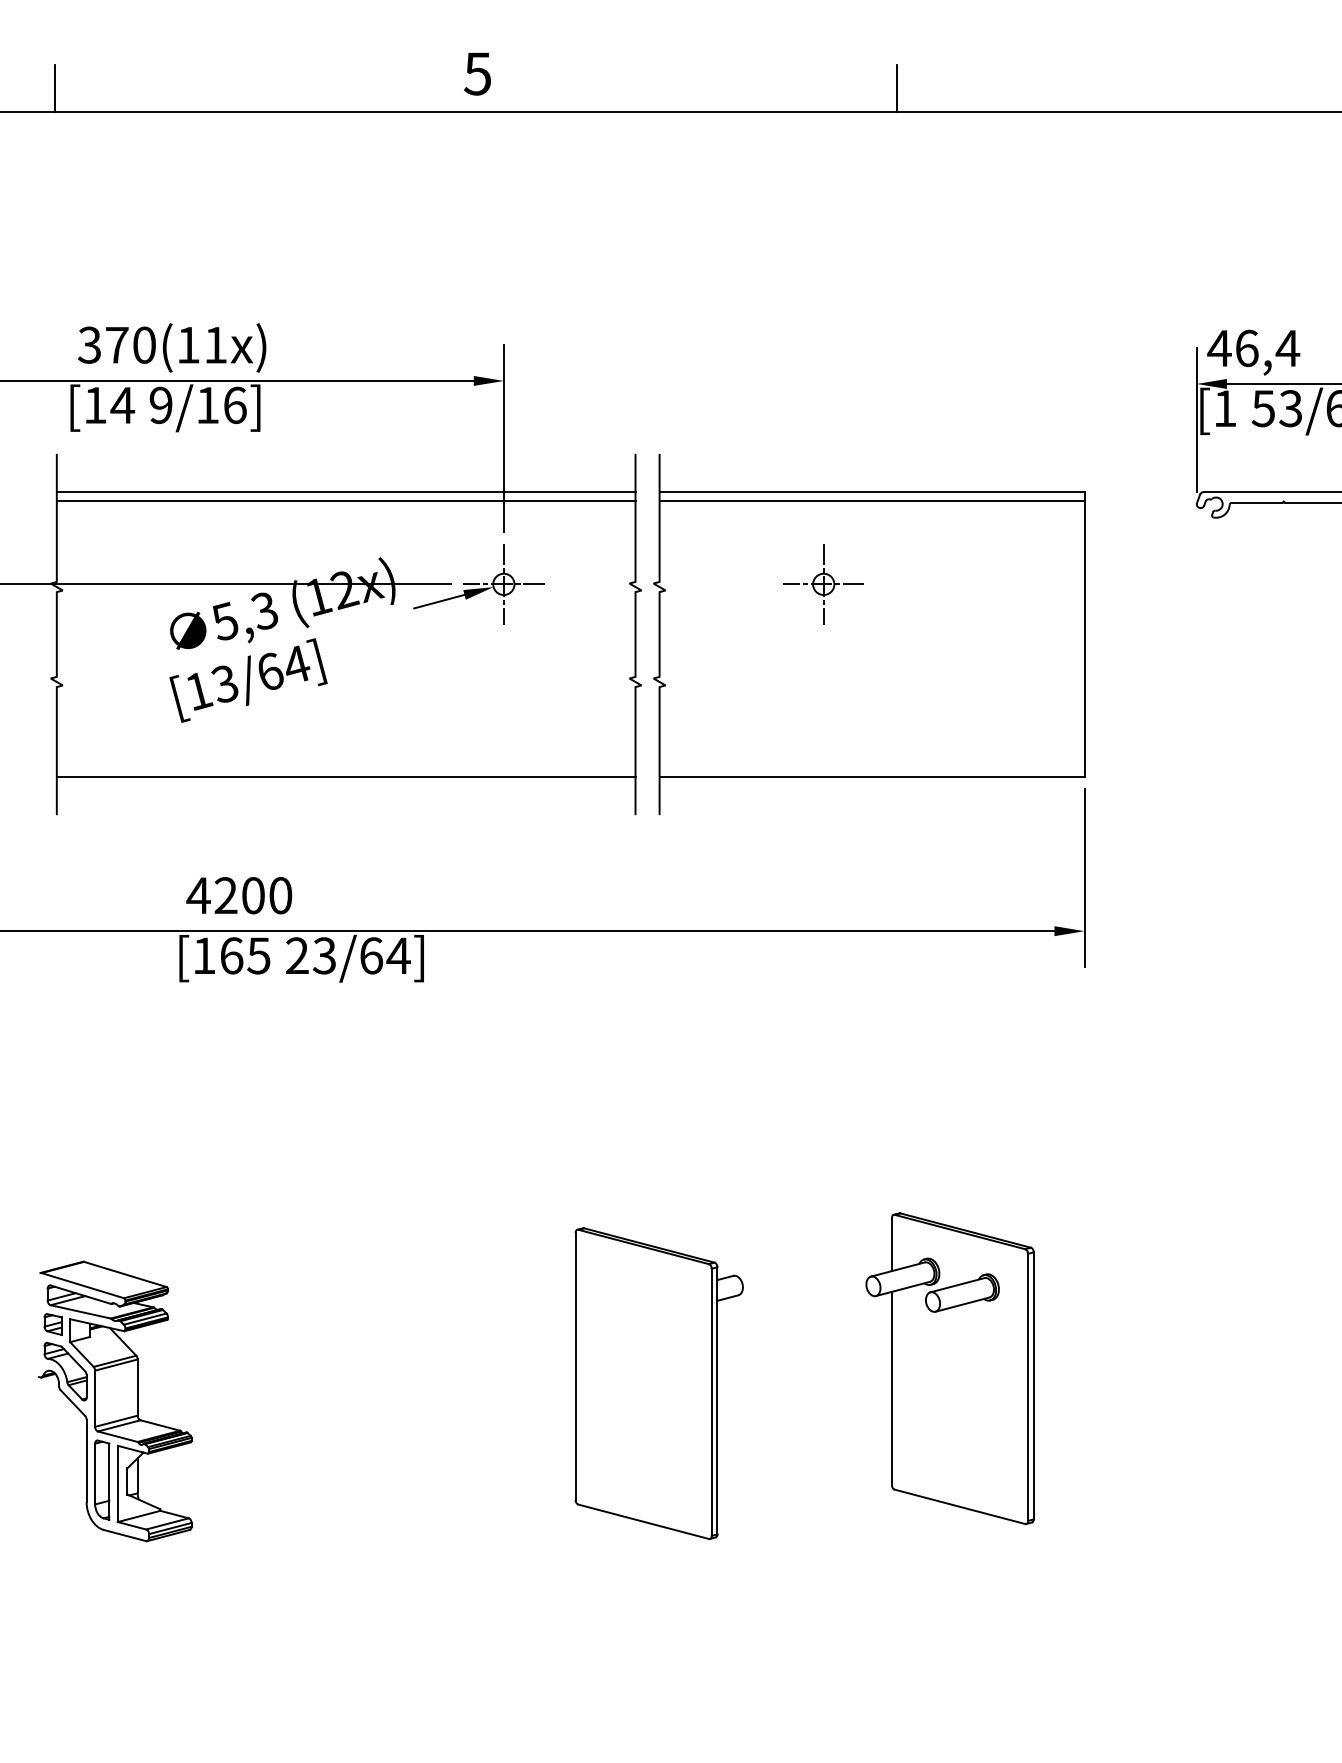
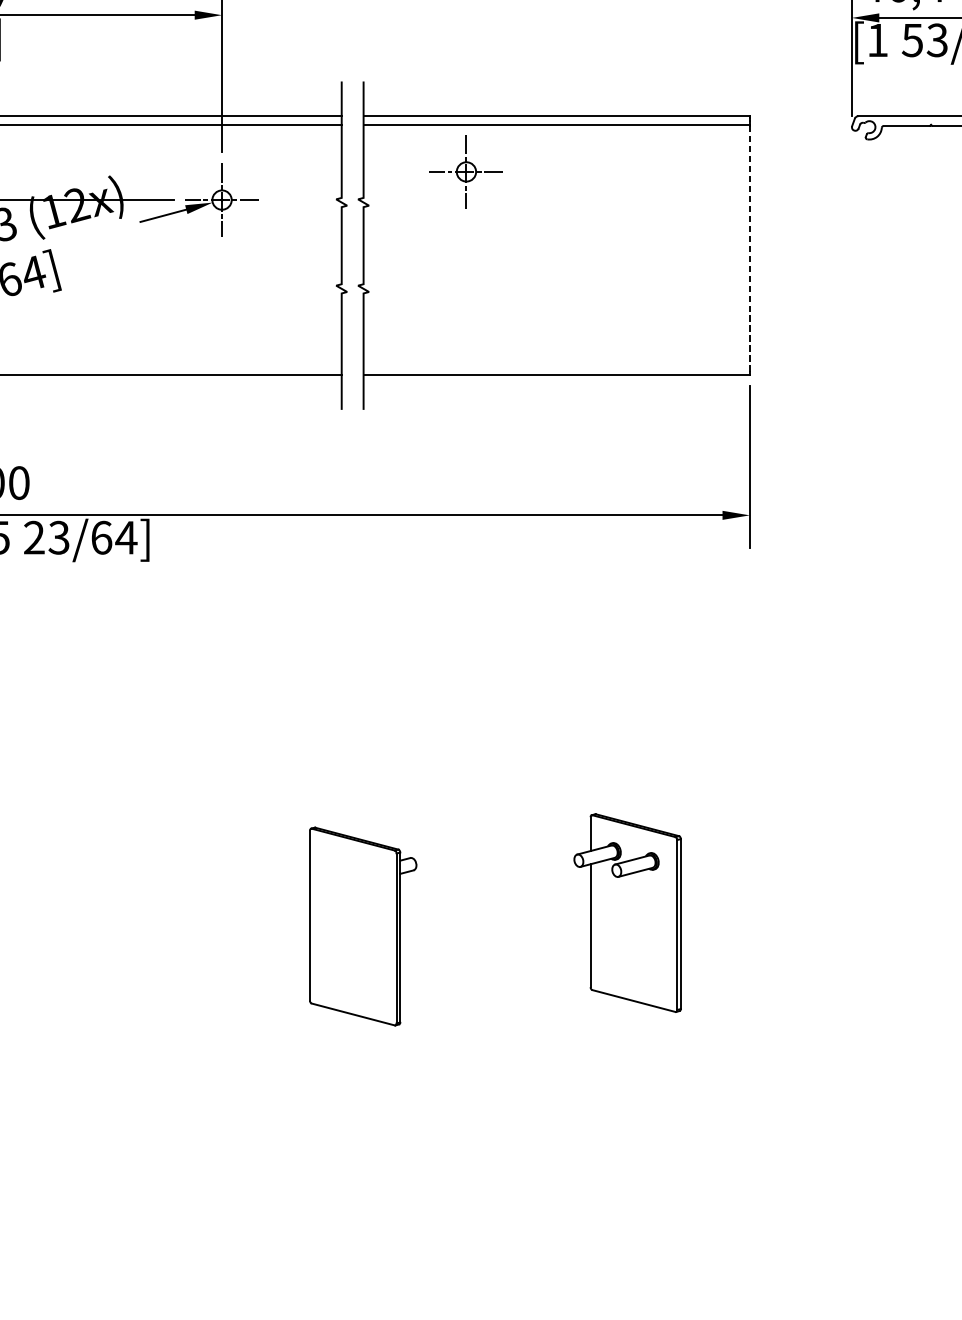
part: (823, 584) -> (466, 172), moved
line: (1084, 638) -> (749, 249), solid -> dashed
part: (949, 1368) -> (627, 912), size x0.7
part: (658, 1383) -> (362, 926), size x0.7

